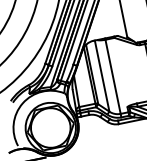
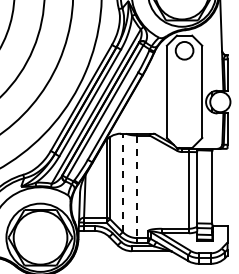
line: (101, 75) -> (122, 182), solid -> dashed
line: (113, 77) -> (137, 187), solid -> dashed

